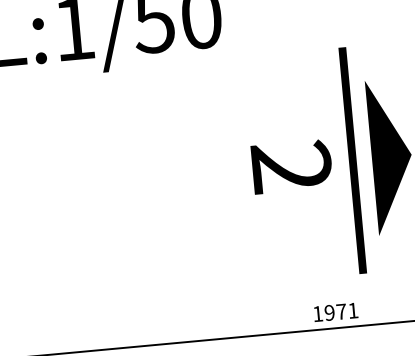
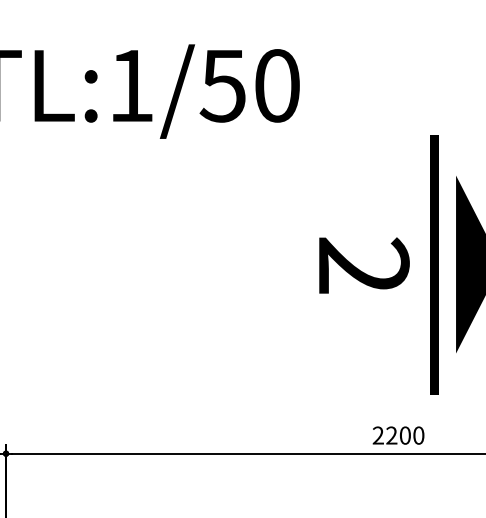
text: (335, 312) -> (398, 435), 1971 -> 2200

